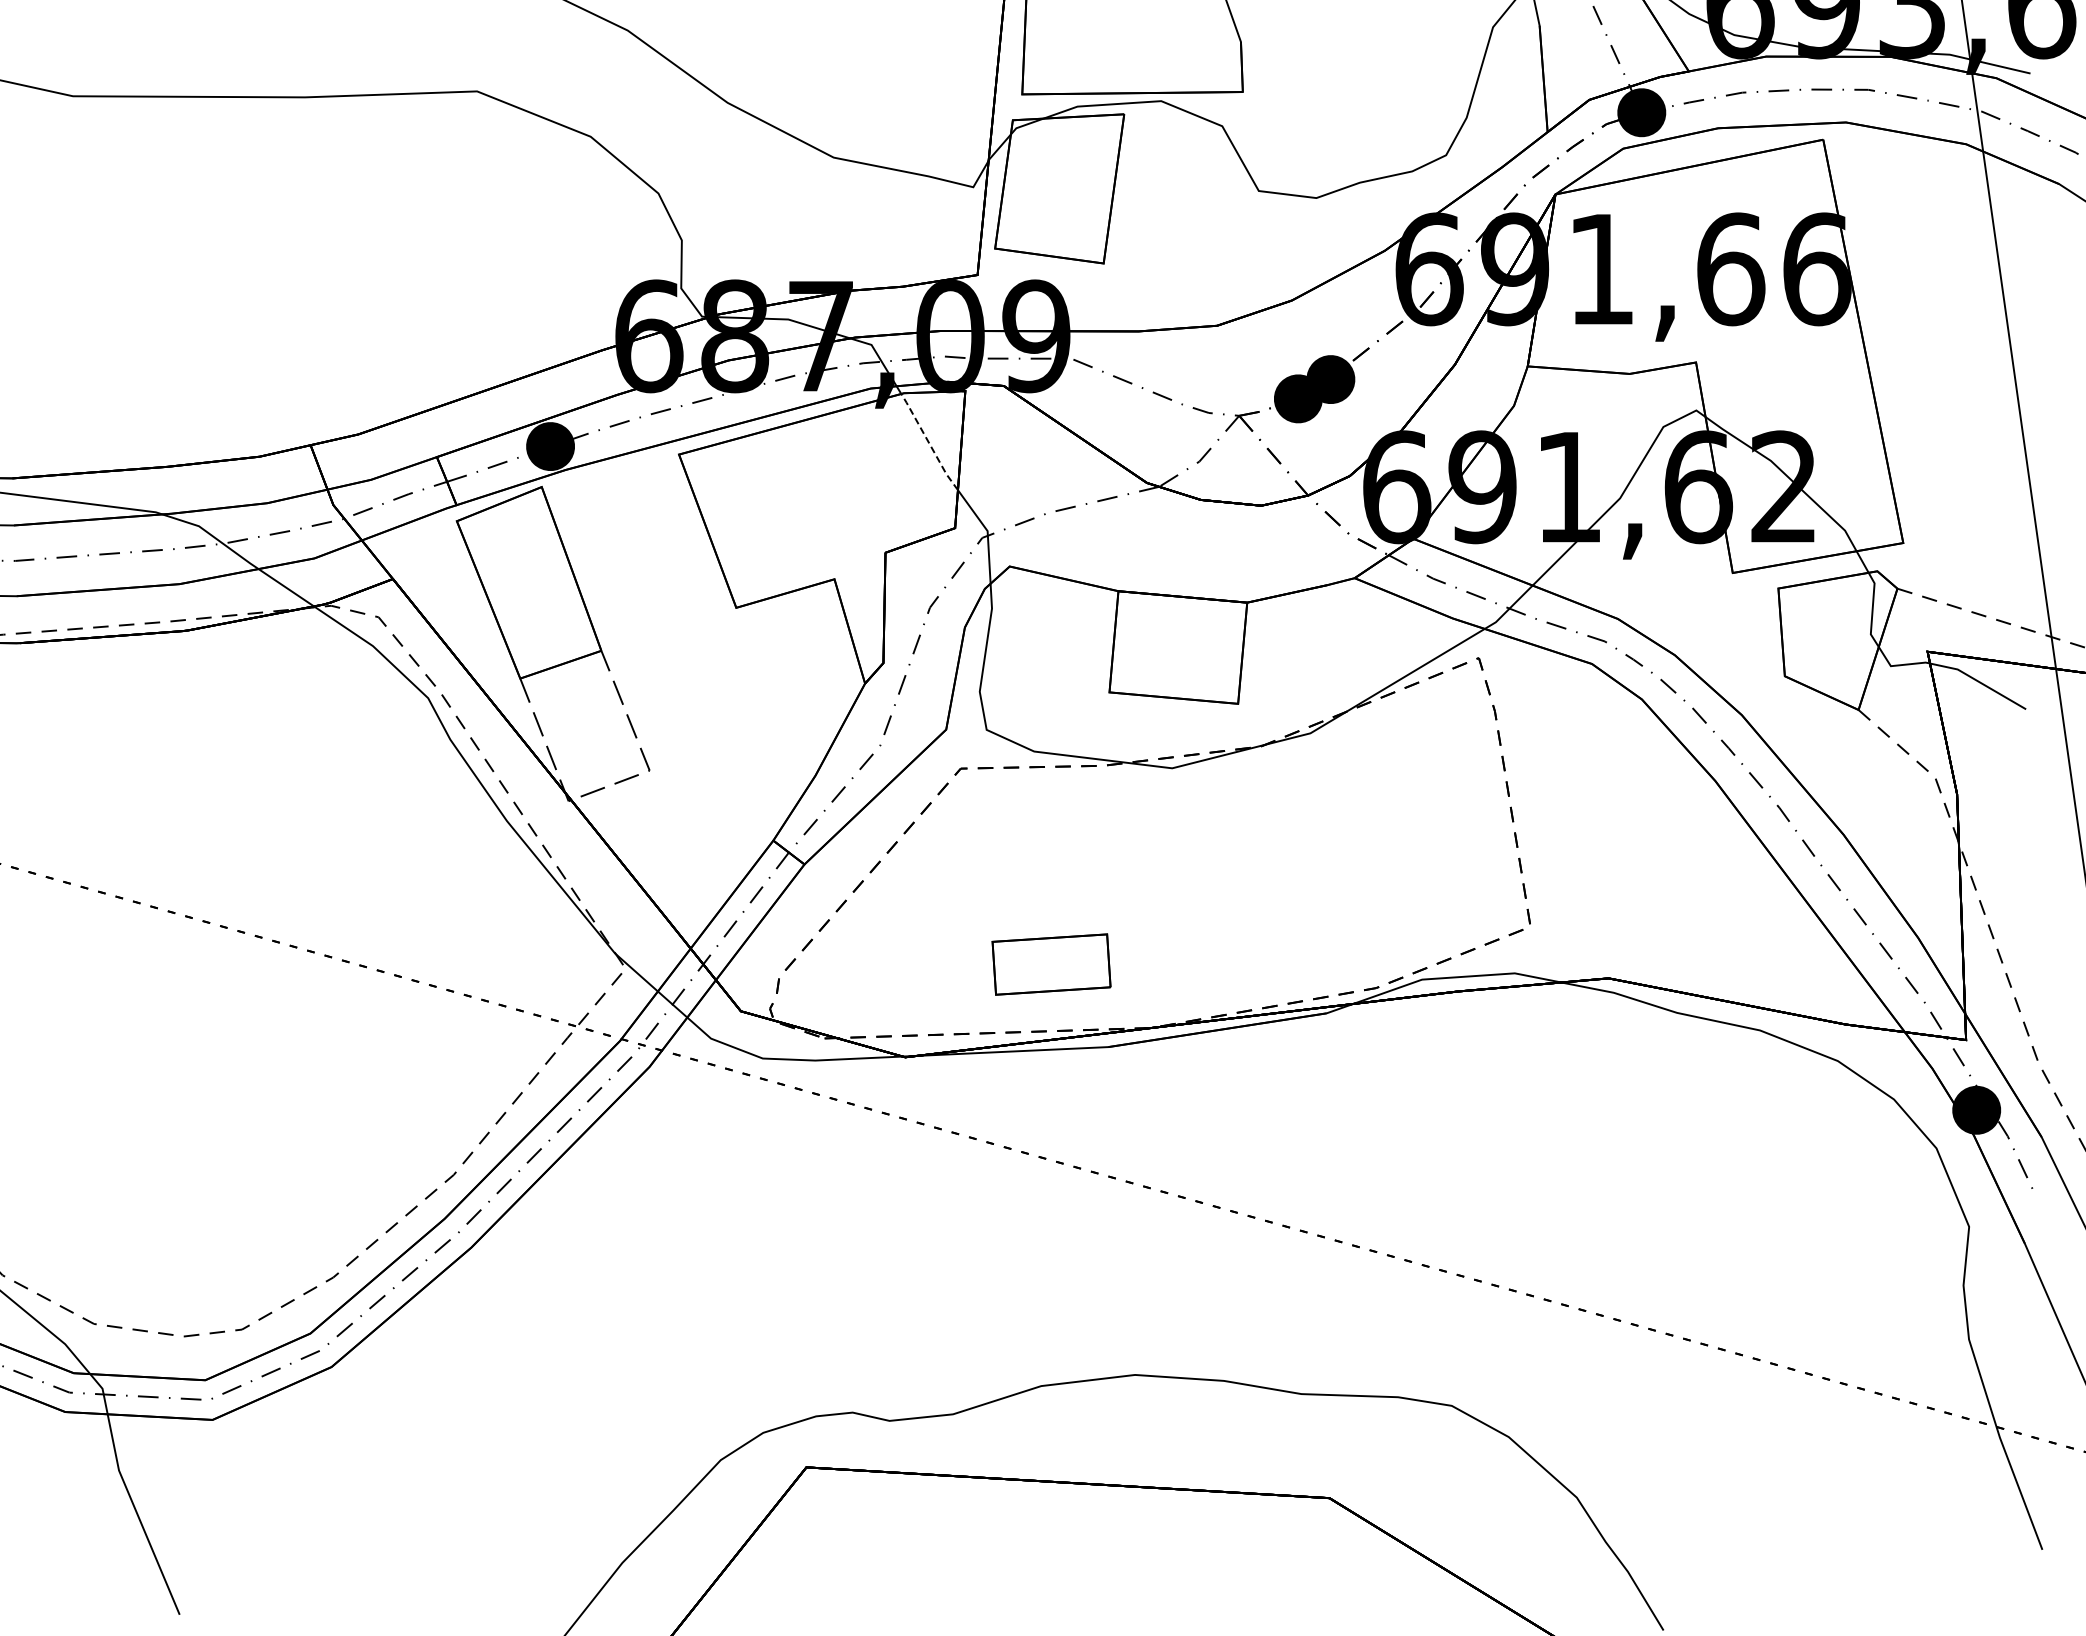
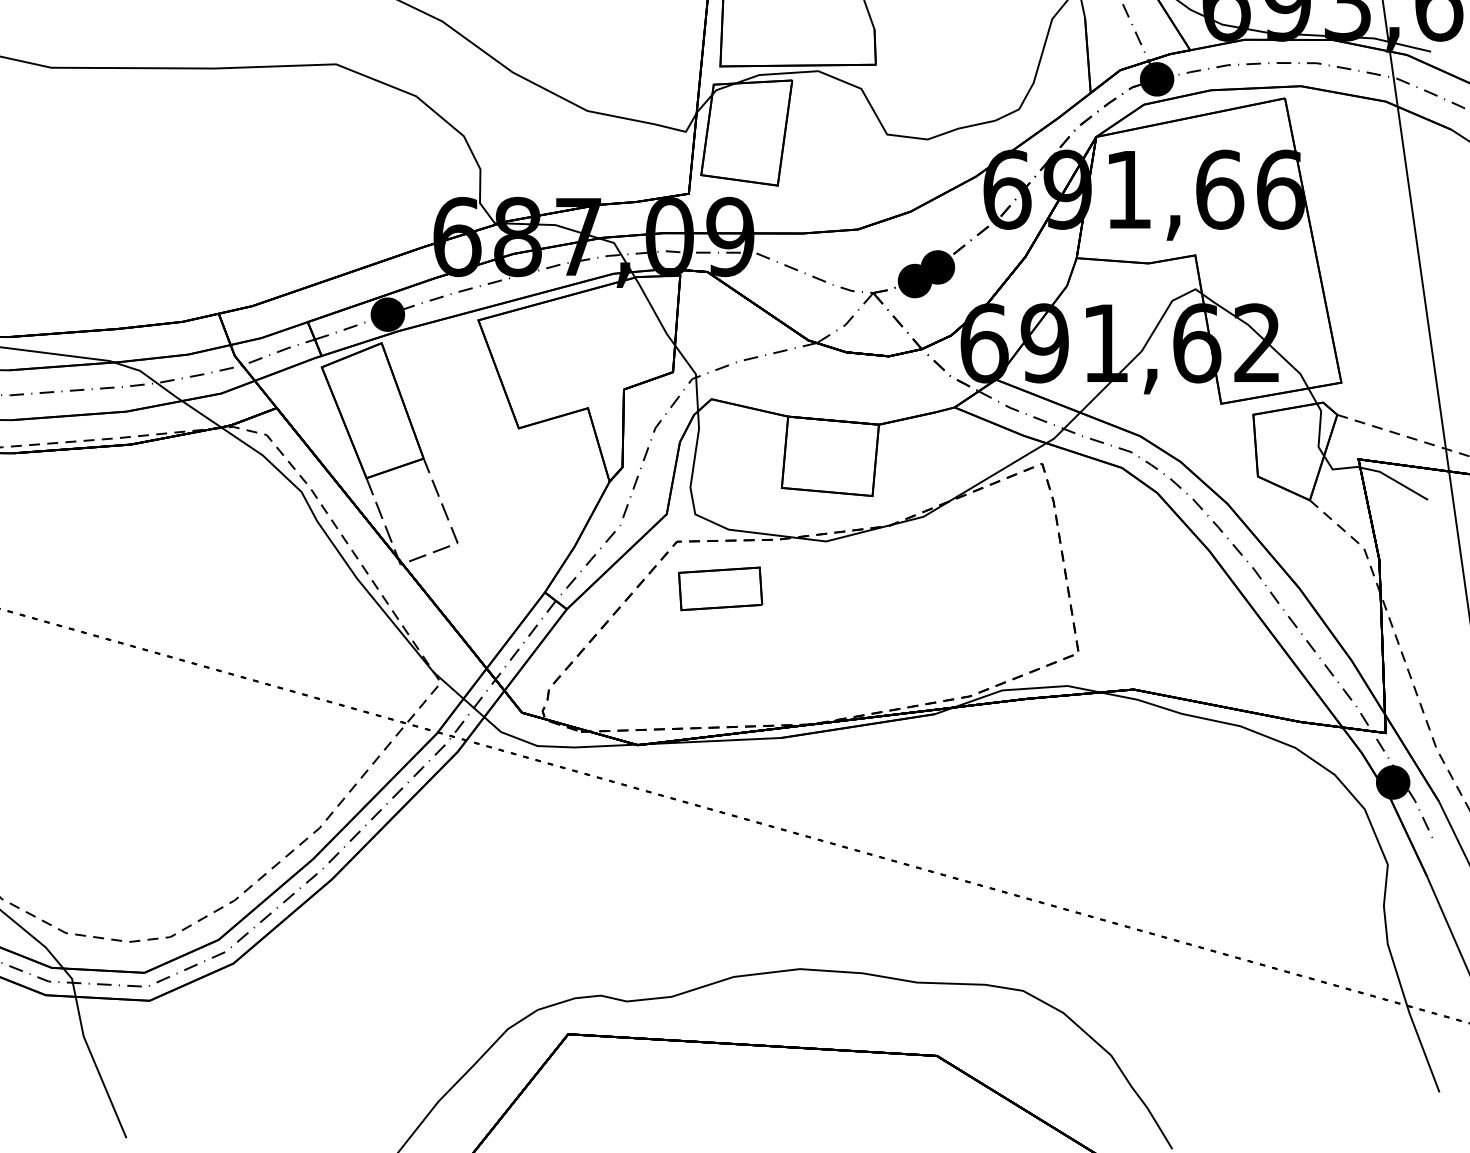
line: (928, 442) -> (654, 311), dashed -> solid
part: (1051, 964) -> (720, 588), moved

